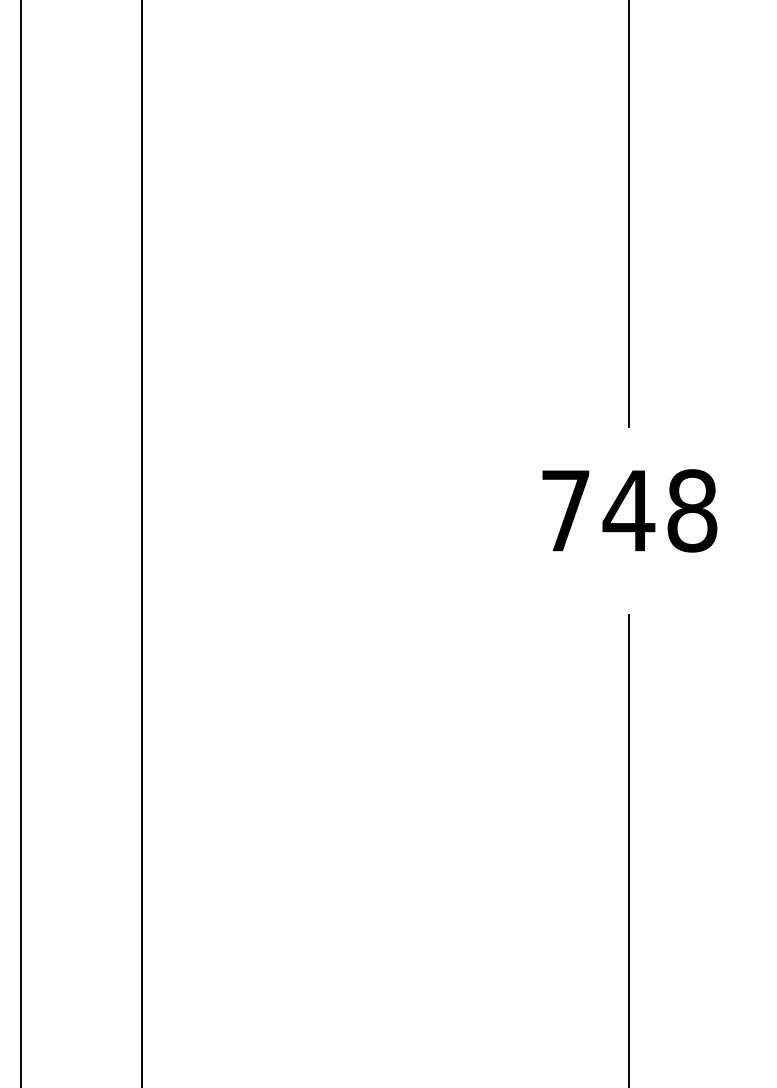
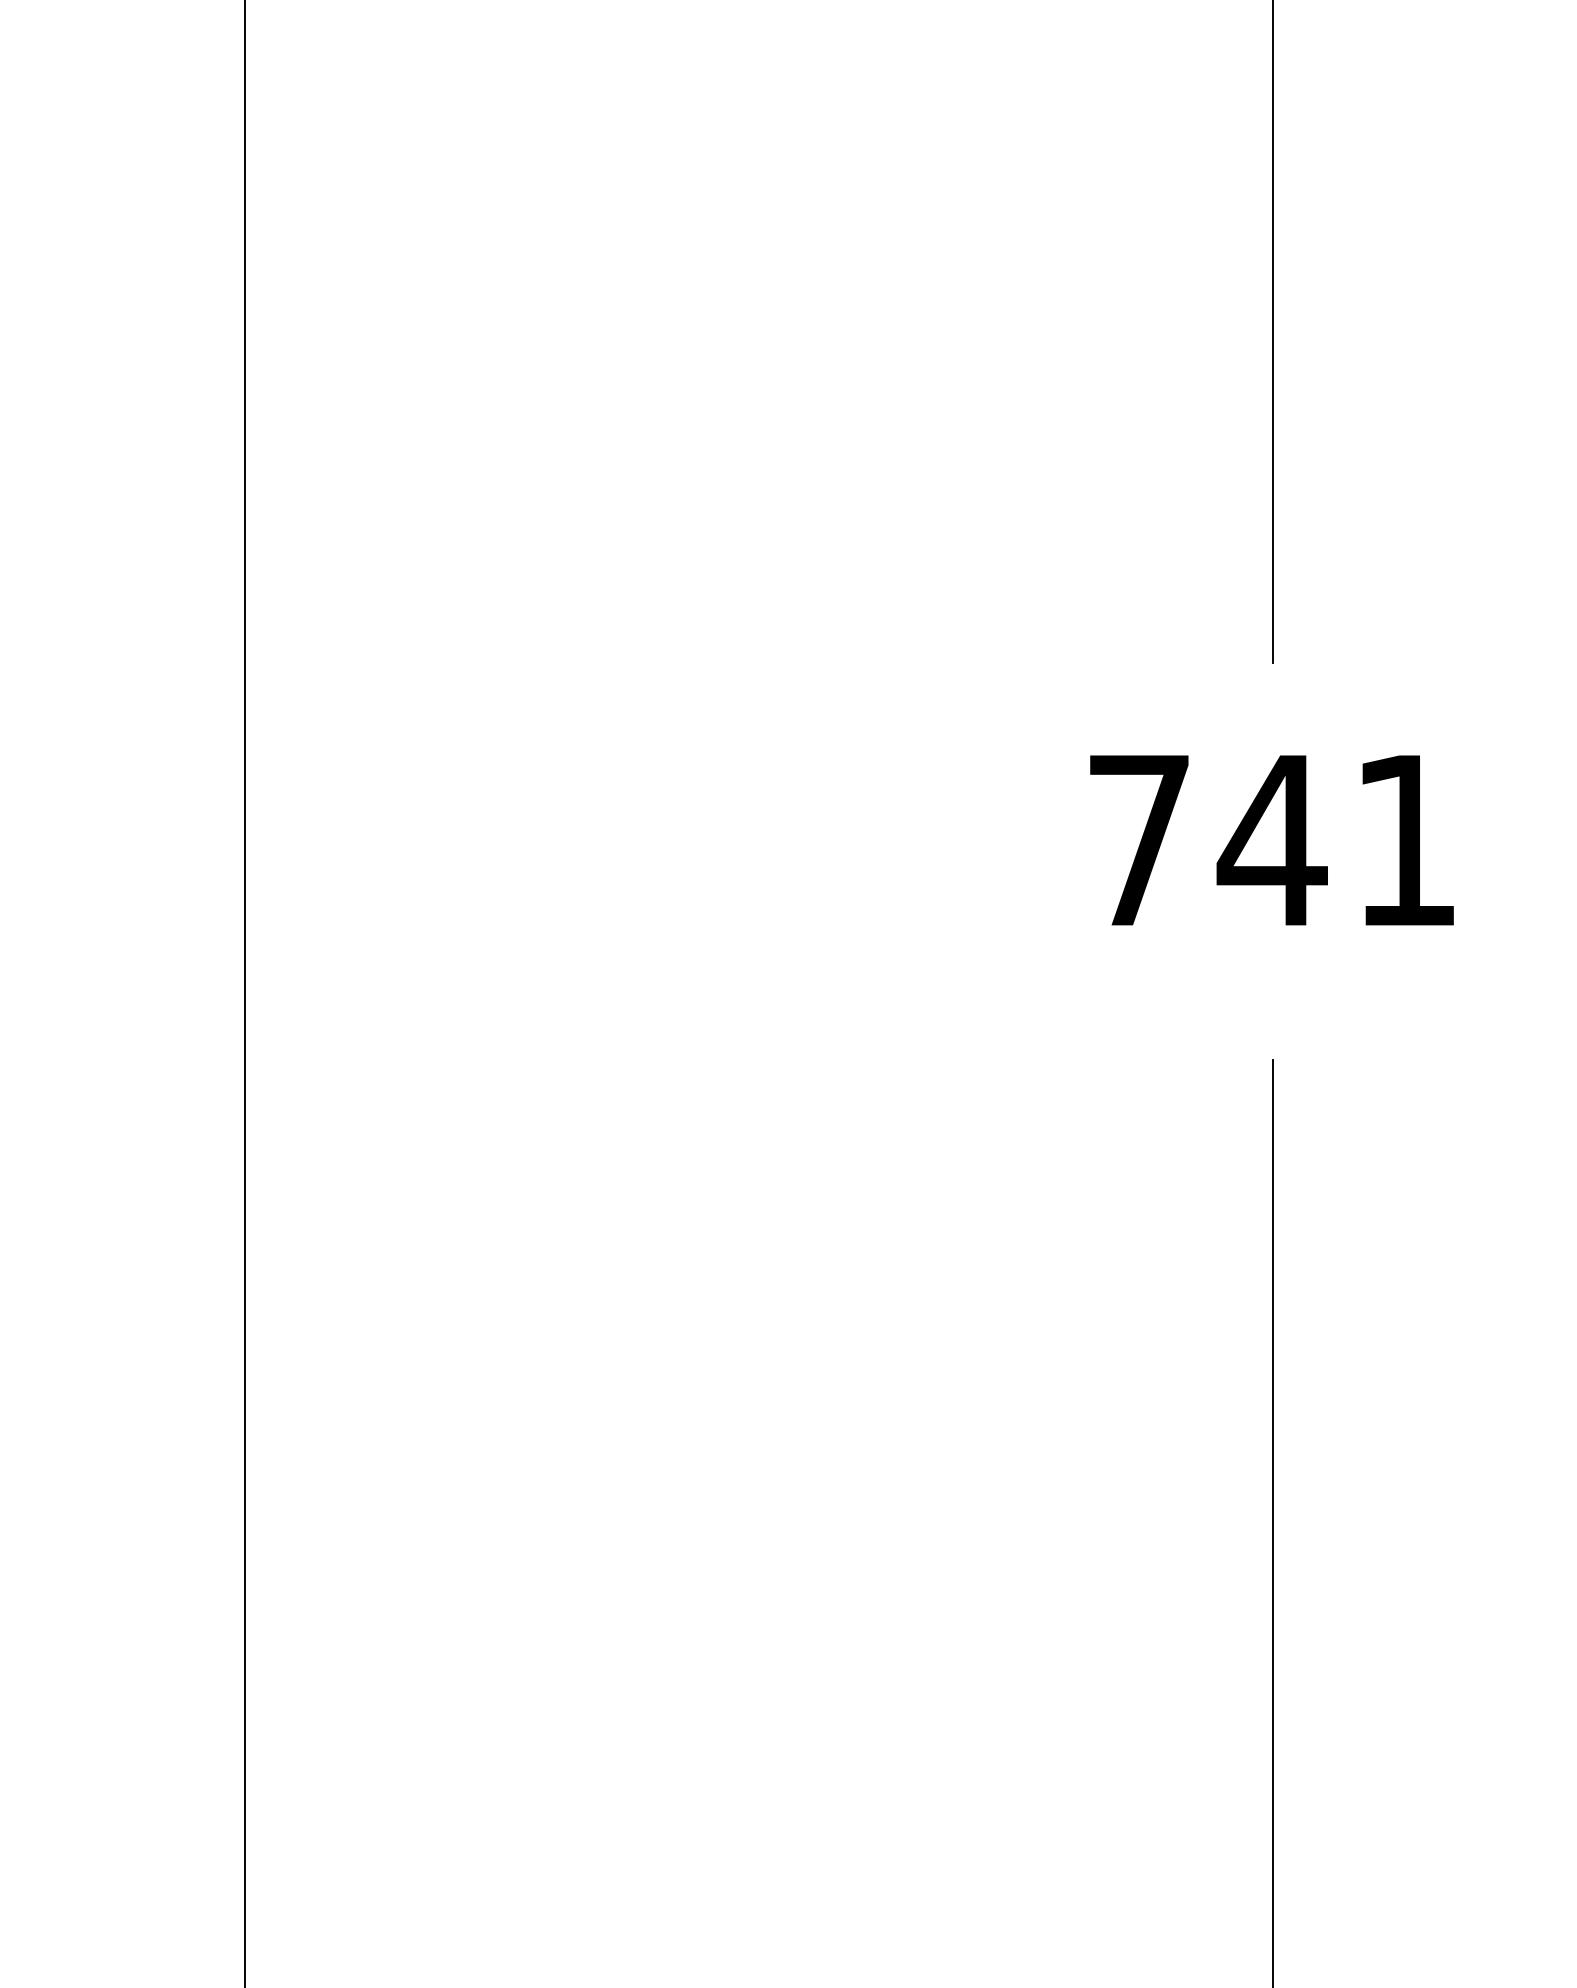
text: (692, 510) -> (1406, 839), 748 -> 741

